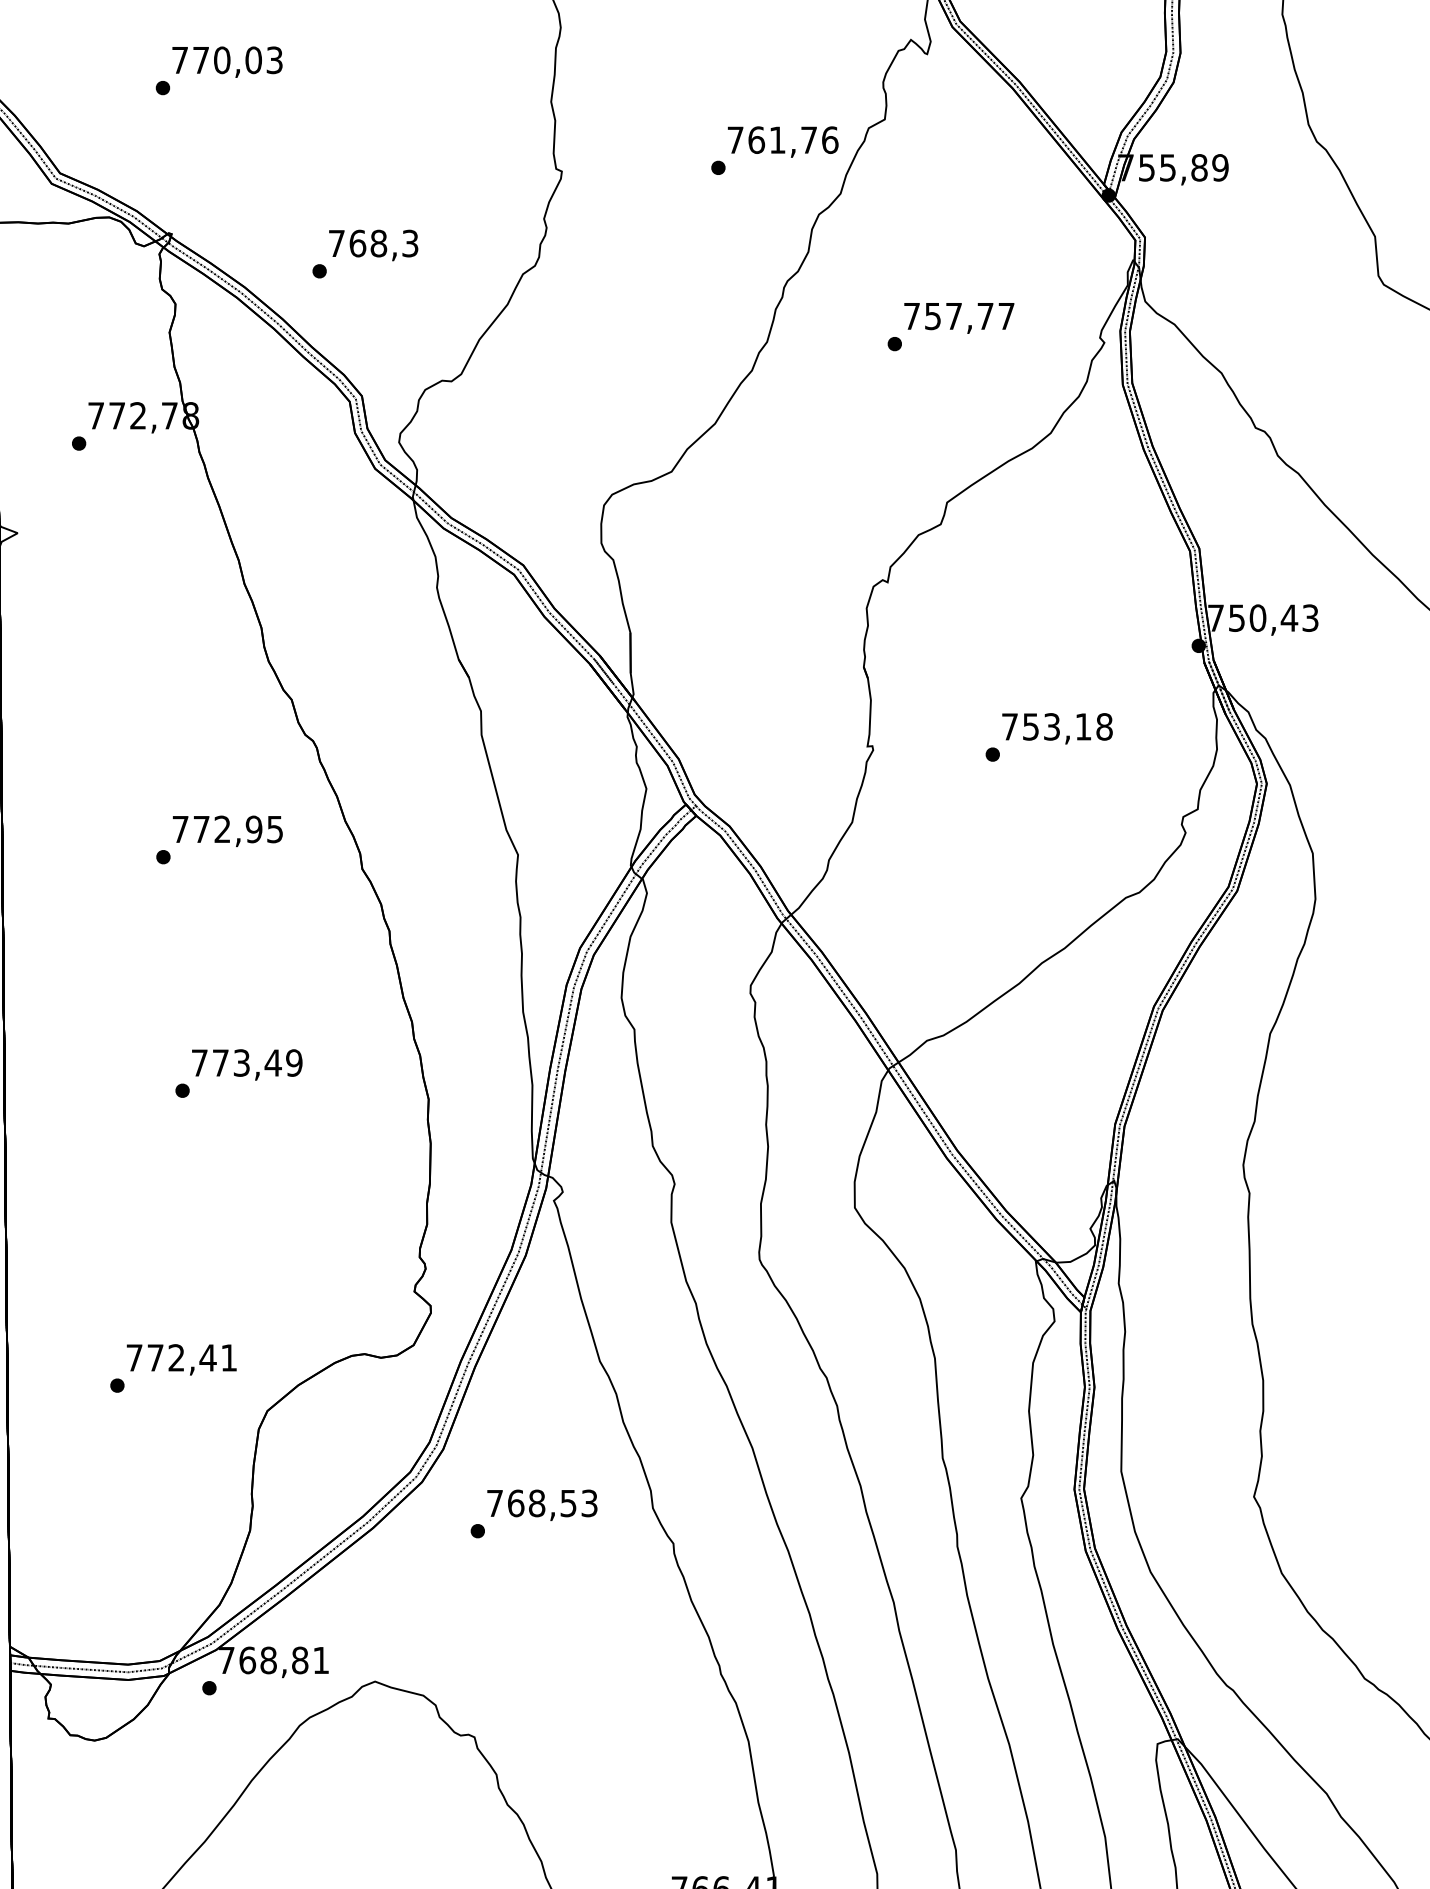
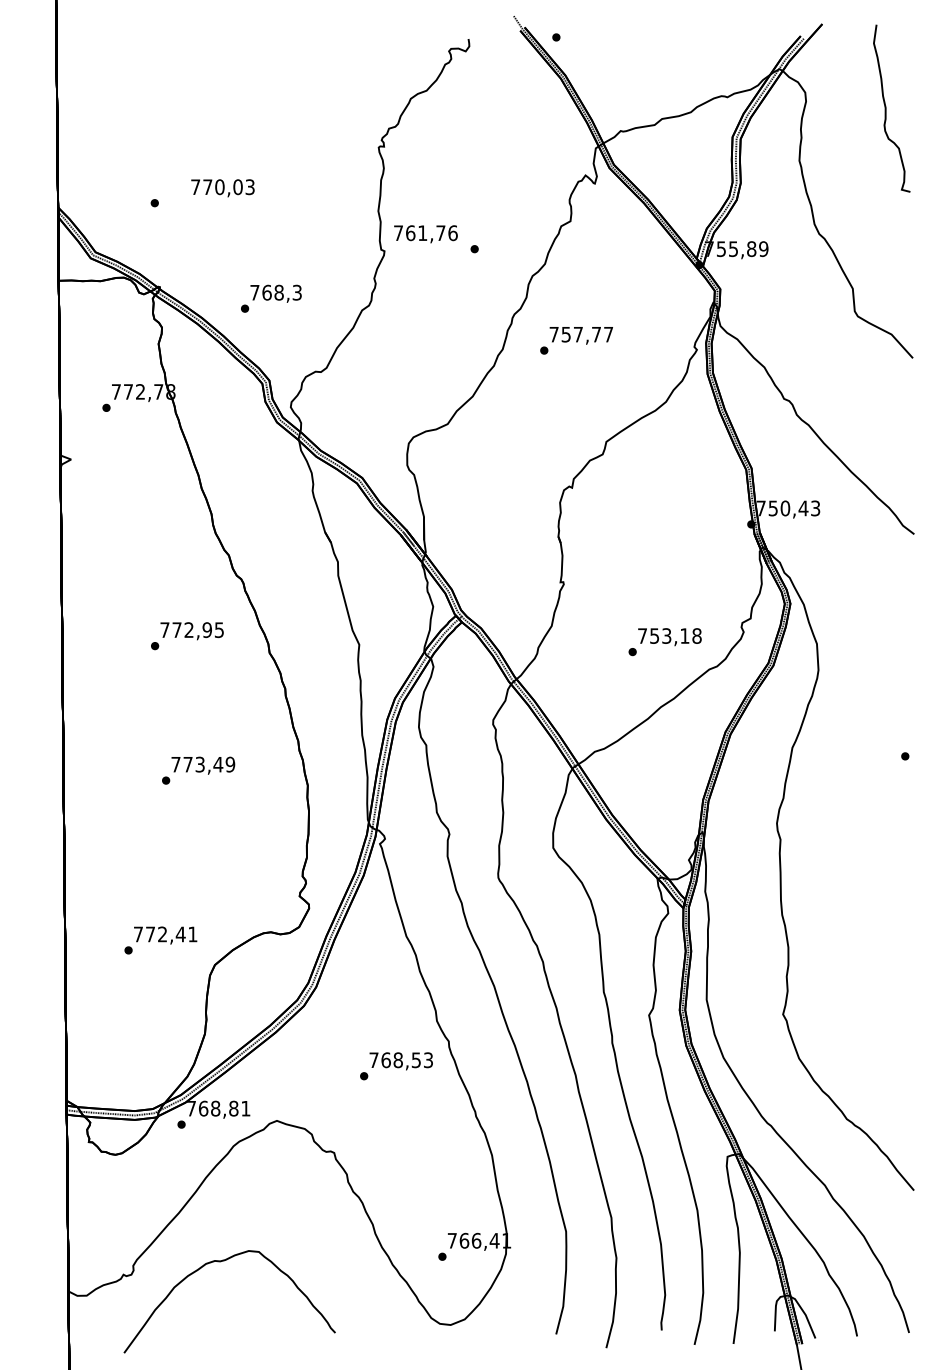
text: (226, 62) -> (222, 188), moved
text: (782, 142) -> (425, 234), moved
text: (950, 326) -> (576, 340), moved
text: (1048, 738) -> (664, 642), moved
text: (534, 1514) -> (396, 1066), moved

